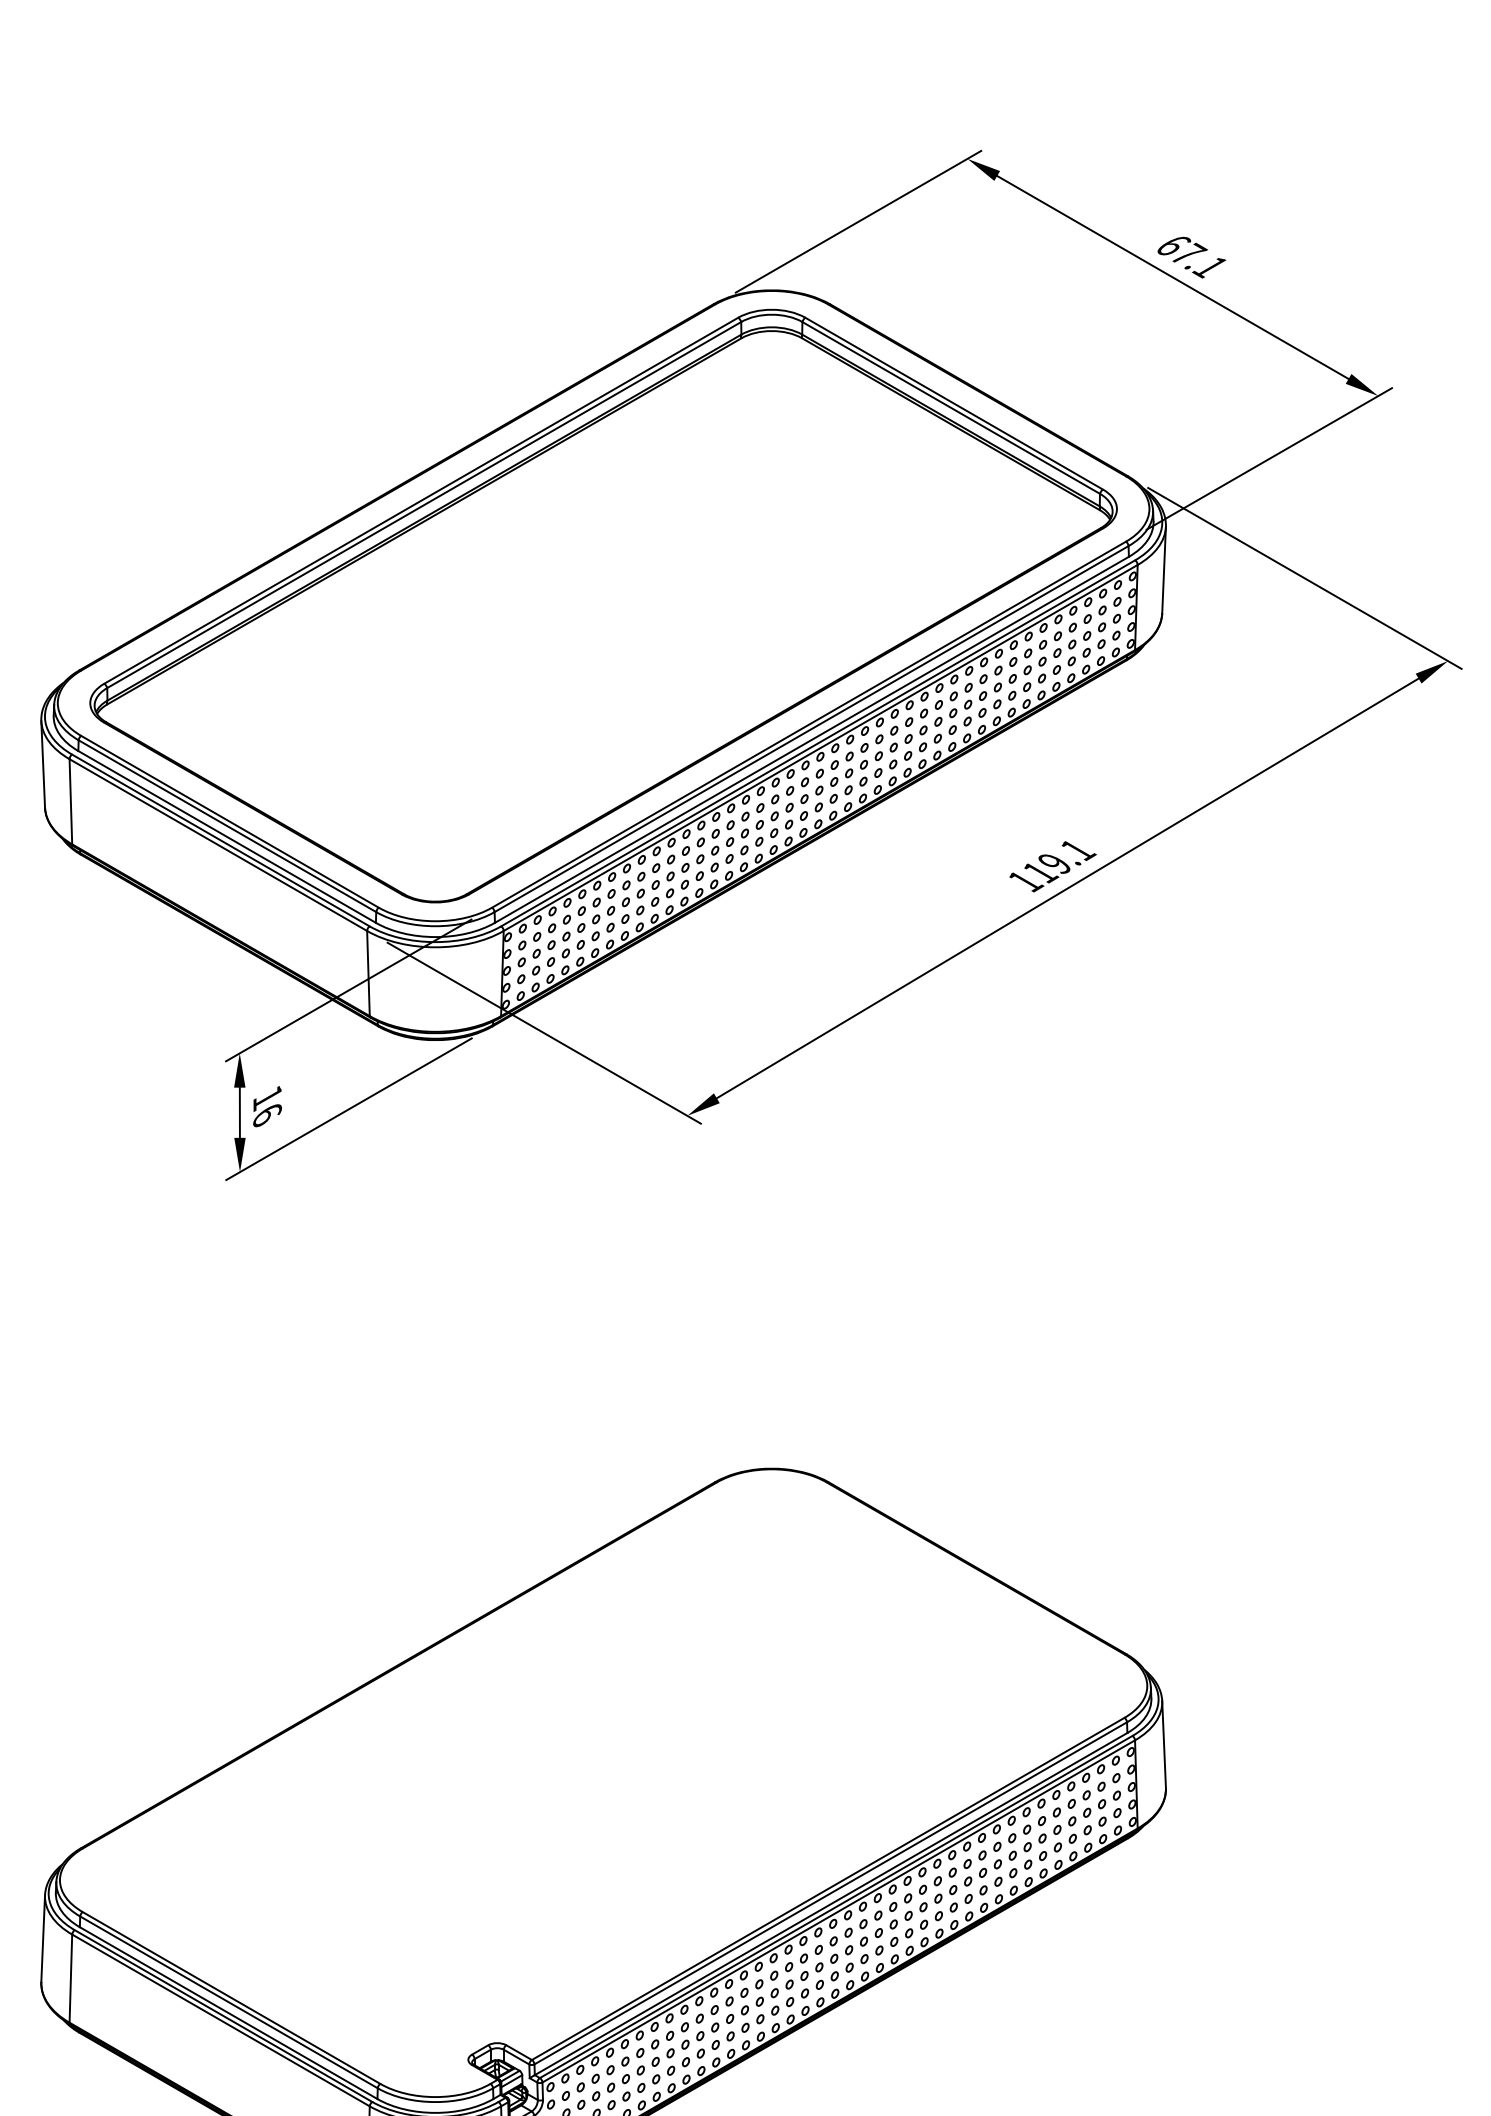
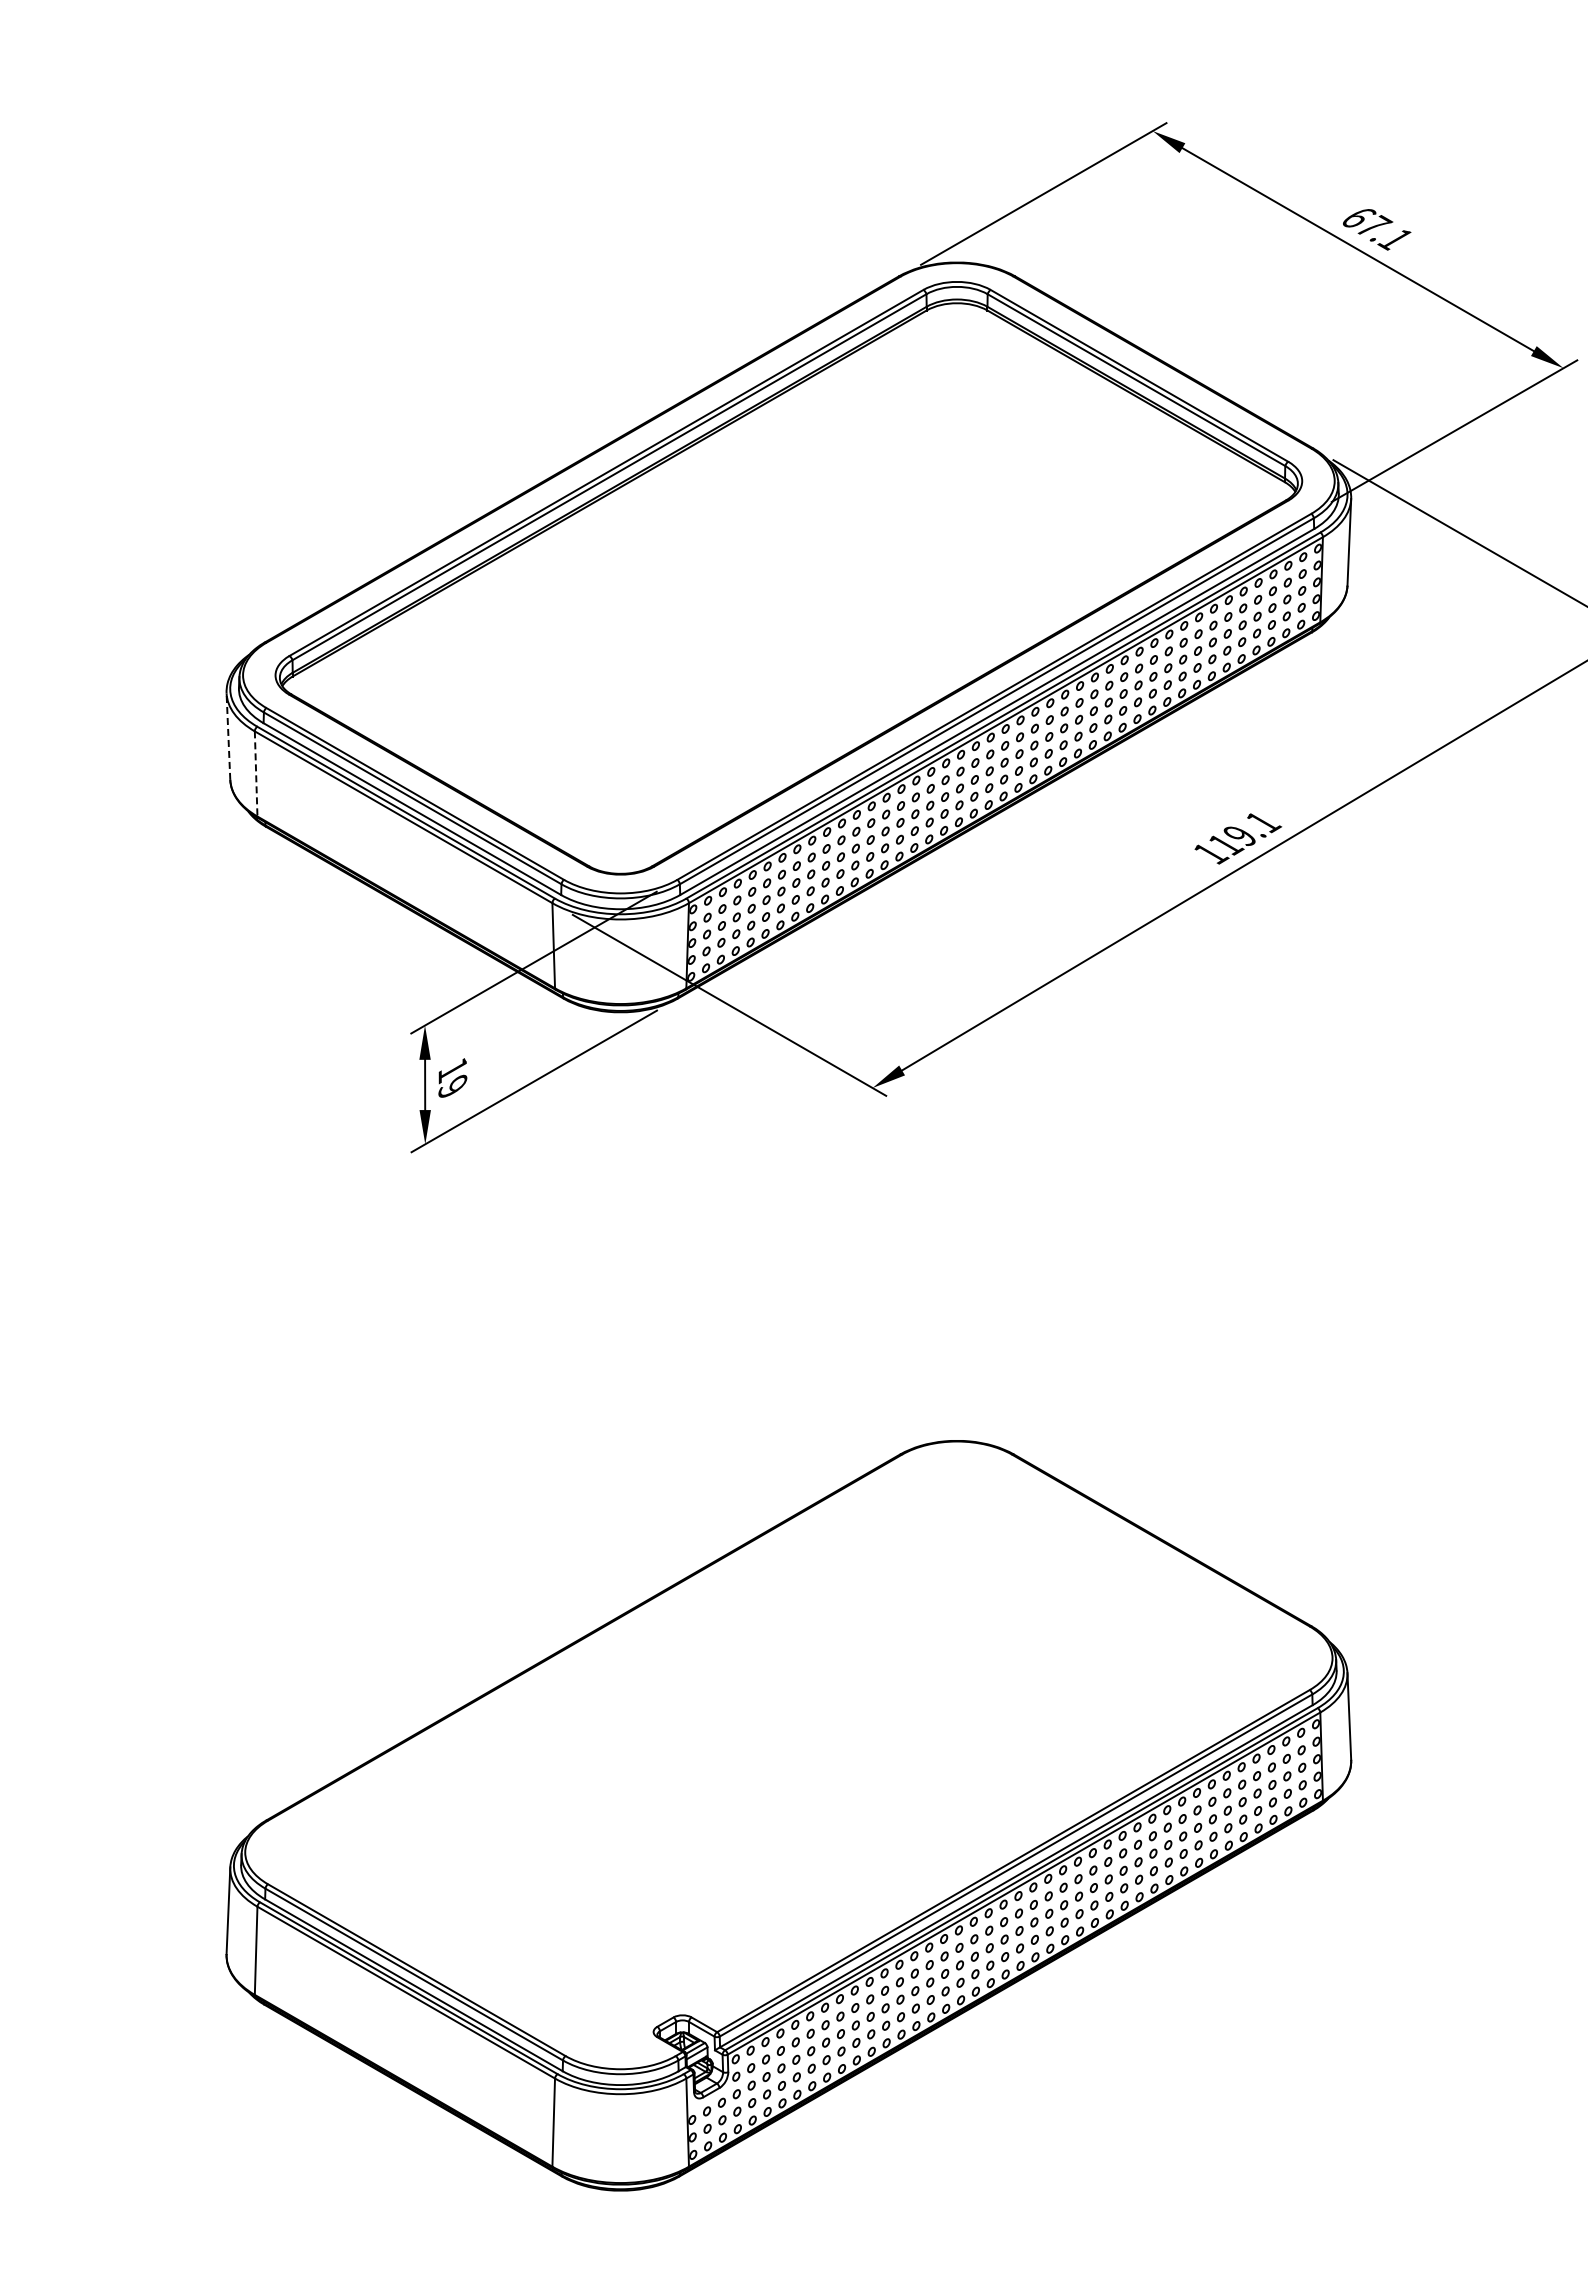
line: (43, 764) -> (228, 736), solid -> dashed
line: (71, 801) -> (256, 773), solid -> dashed
text: (267, 1114) -> (452, 1086), 16 -> 19

